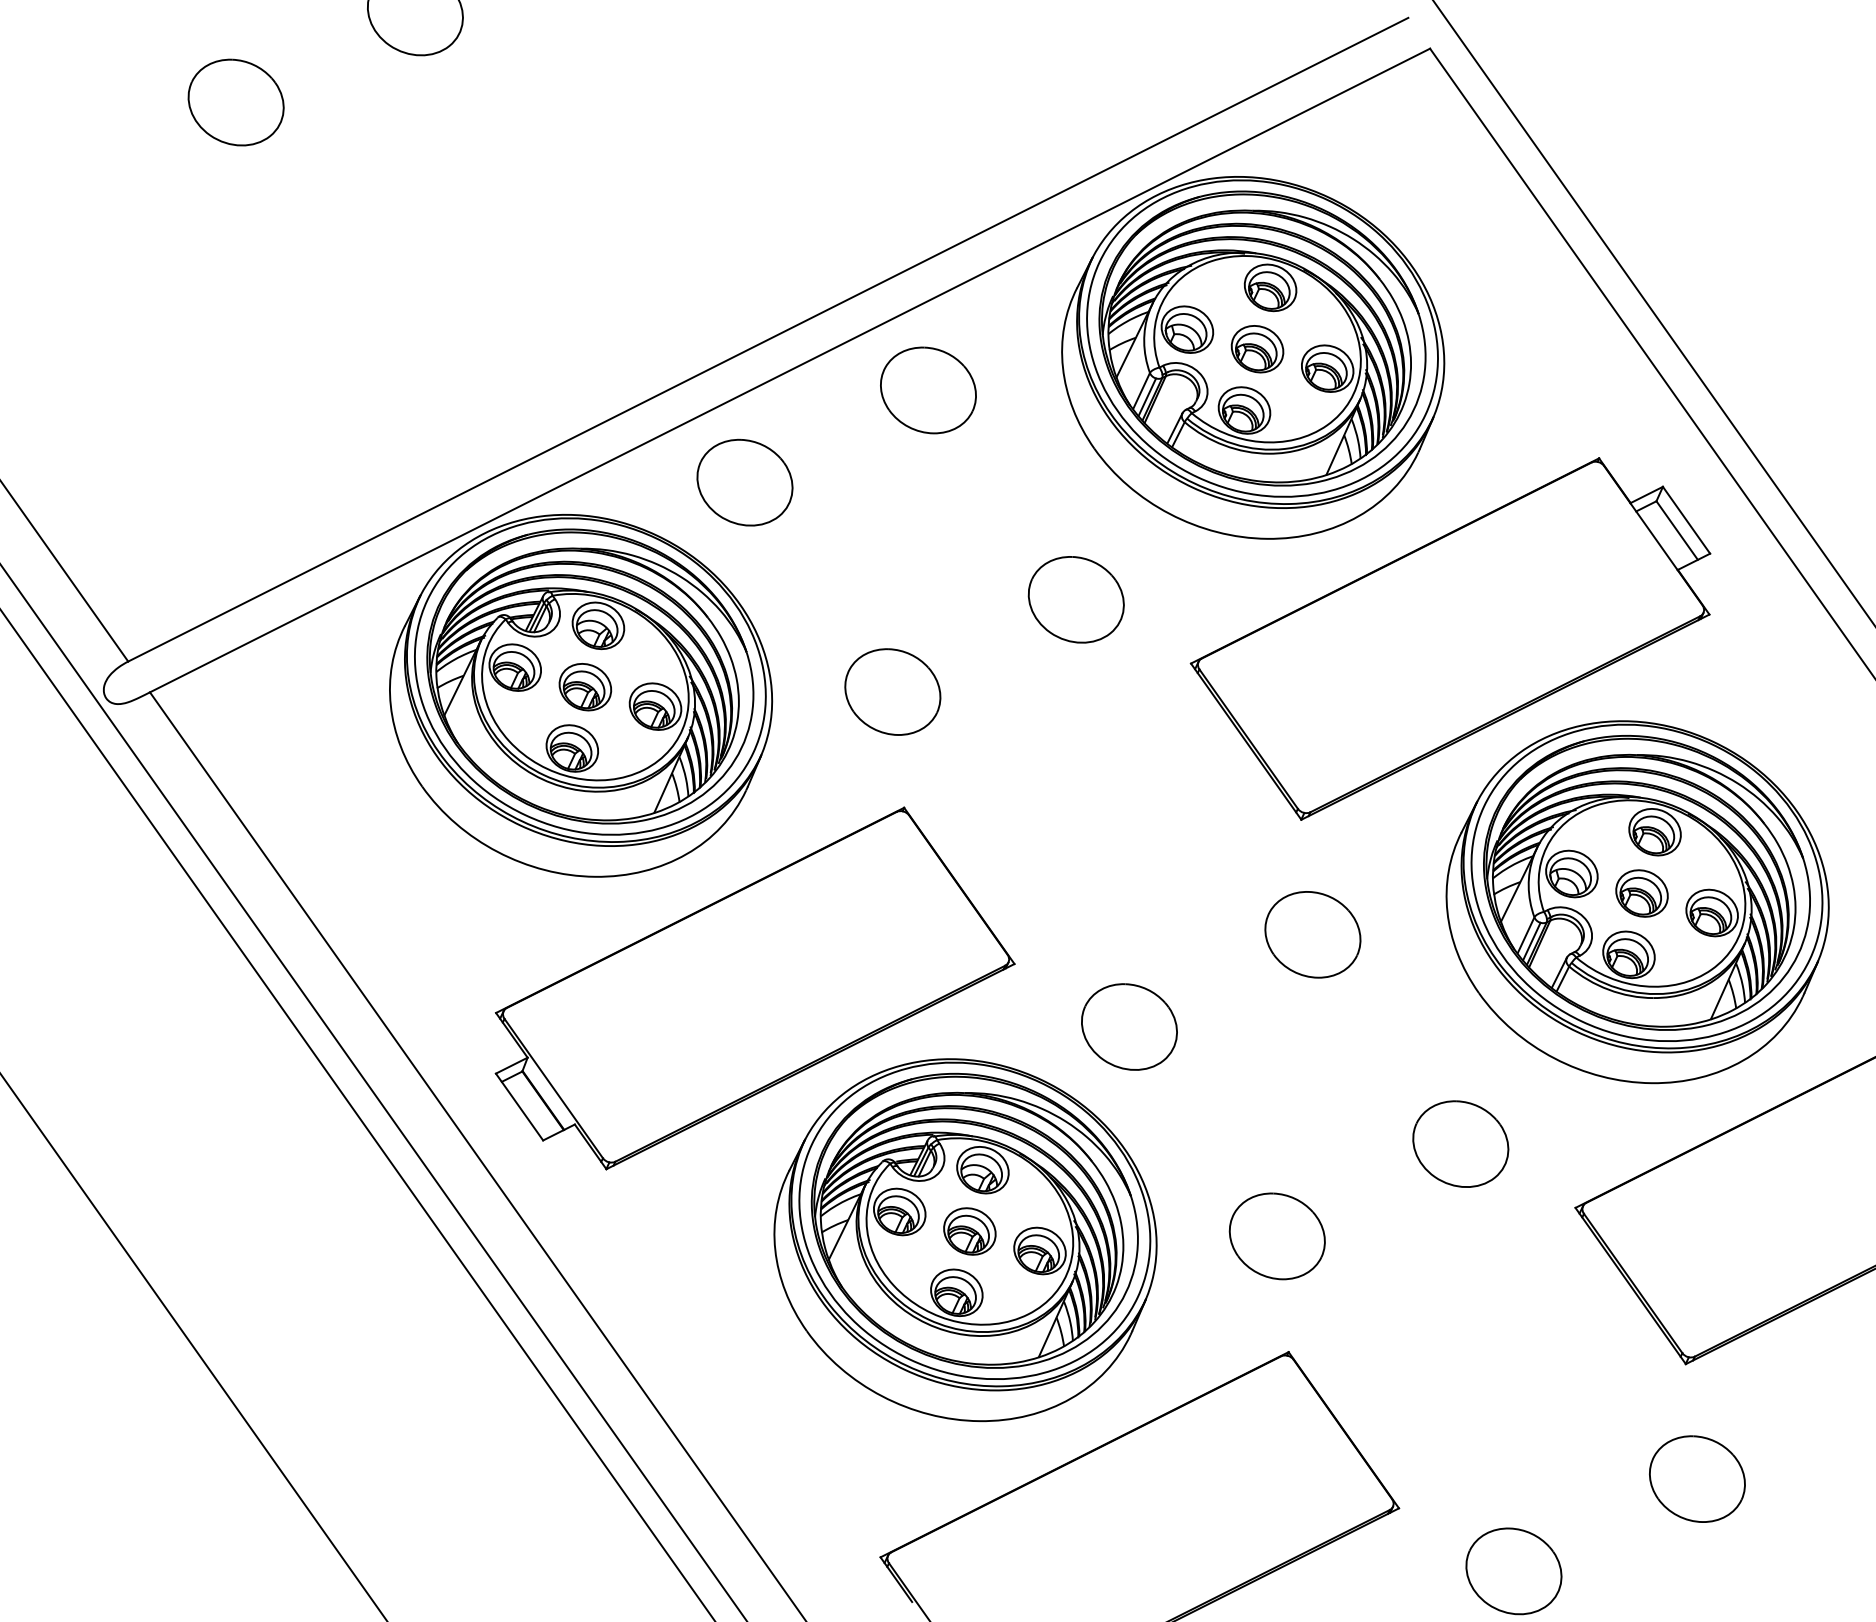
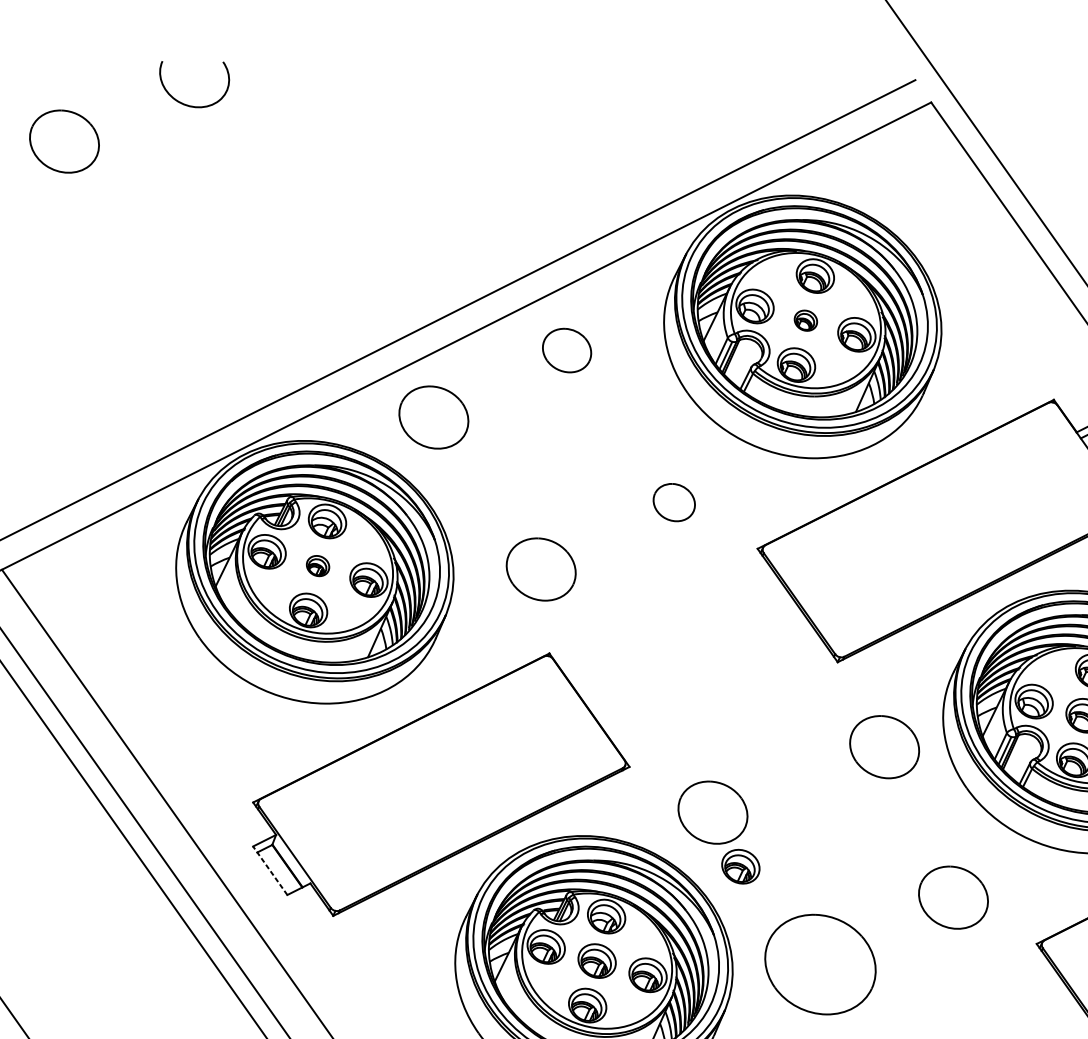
part: (1257, 349) -> (805, 320), size x0.6
part: (928, 390) -> (567, 350), size x0.7
part: (1075, 599) -> (673, 502), size x0.6
part: (585, 687) -> (318, 566), size x0.6
part: (1312, 934) -> (884, 746), moved
part: (1167, 1101) -> (740, 866), added
line: (519, 1107) -> (270, 871), solid -> dashed
part: (1276, 1236) -> (819, 964), size x1.6

